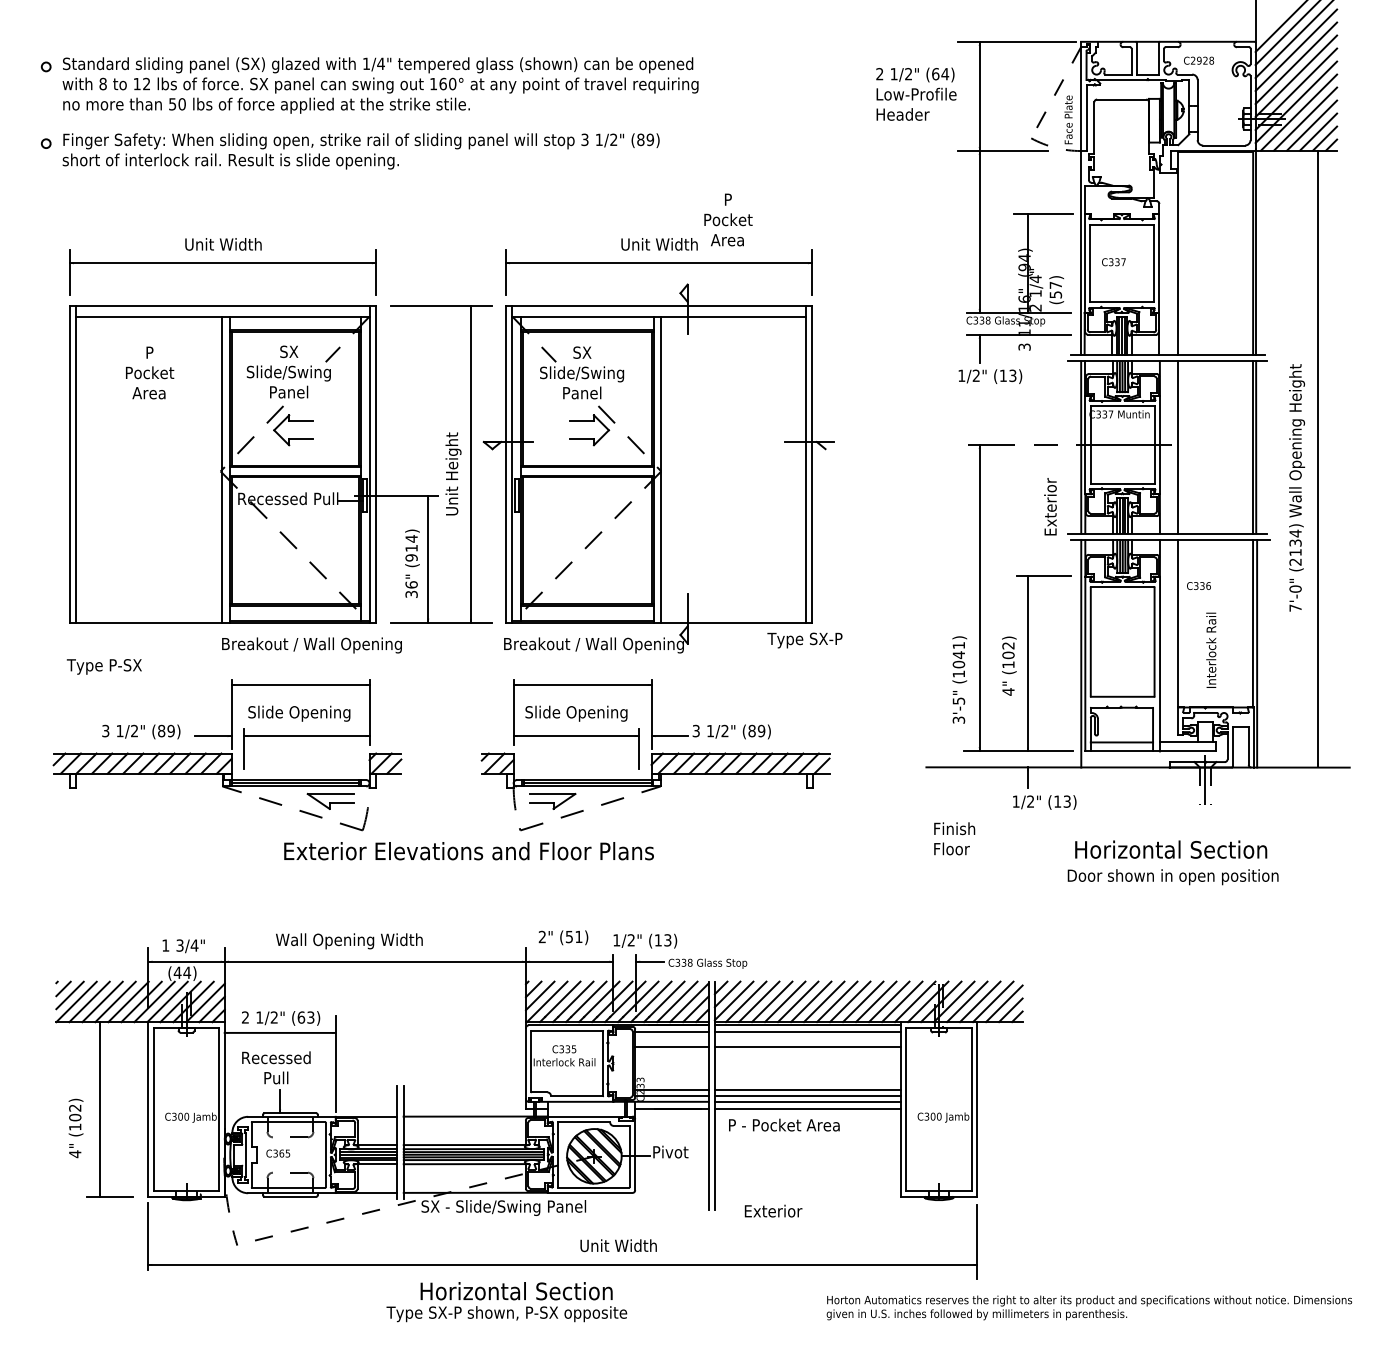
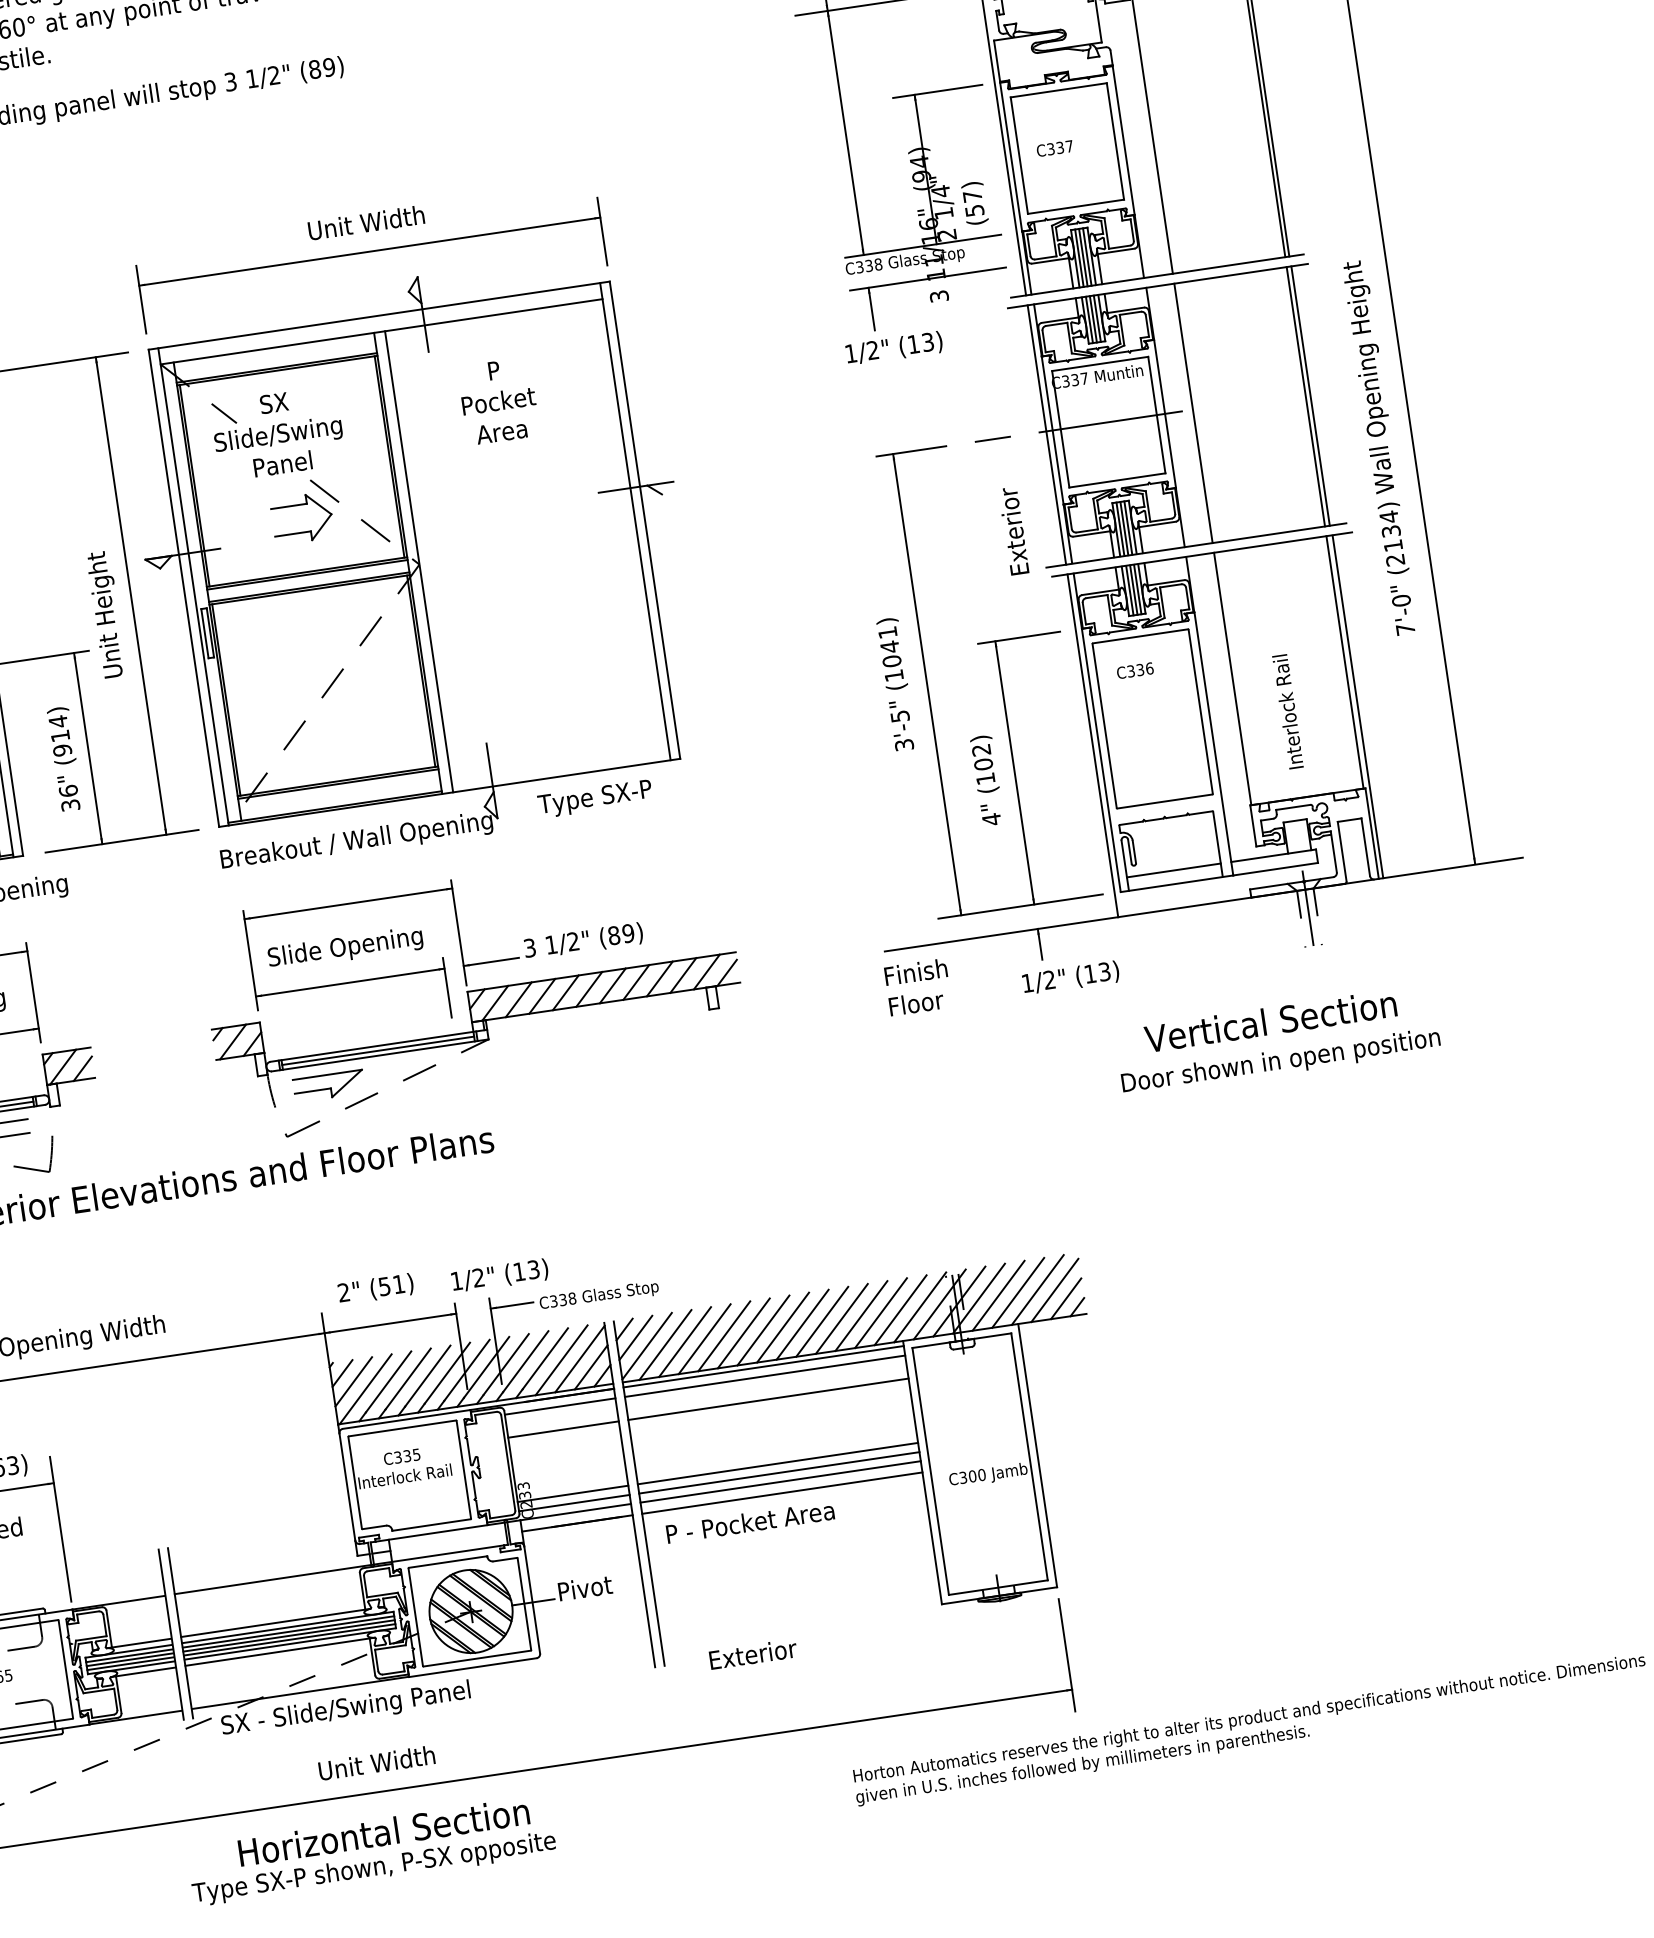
text: (728, 219) -> (498, 400), moved
text: (1198, 585) -> (1134, 670), moved
text: (804, 640) -> (594, 799), moved
text: (959, 679) -> (896, 683), moved
text: (954, 838) -> (917, 986), moved
text: (1171, 849) -> (1272, 1020), Horizontal Section -> Vertical Section
text: (618, 1245) -> (376, 1762), moved

